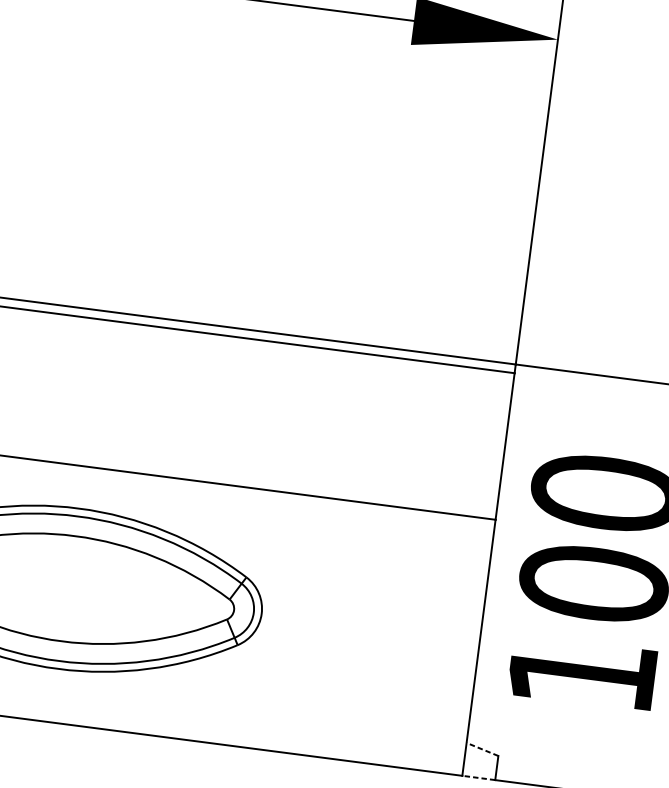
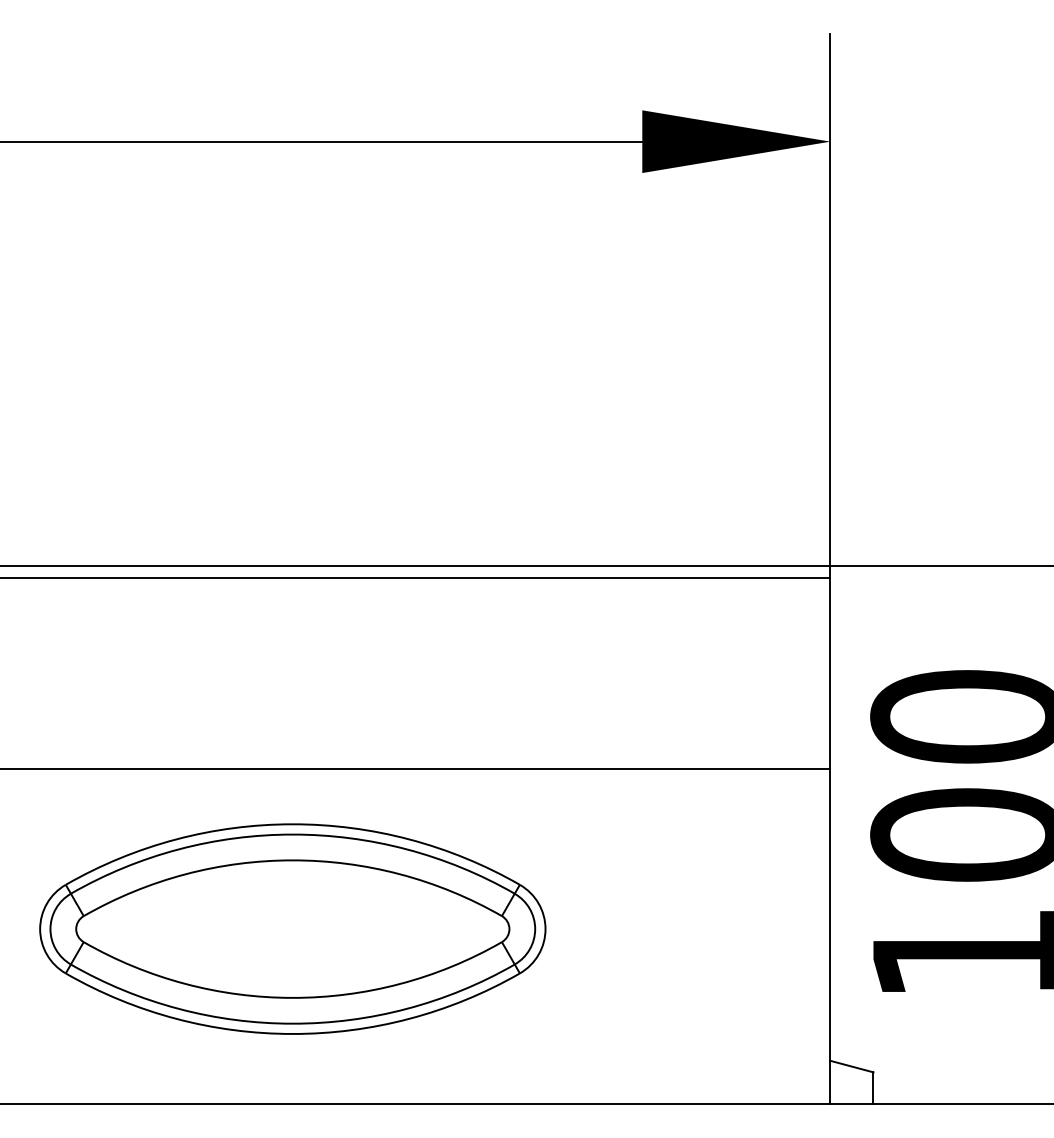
line: (482, 749) -> (851, 1066), dashed -> solid
line: (478, 777) -> (851, 1103), dashed -> solid

